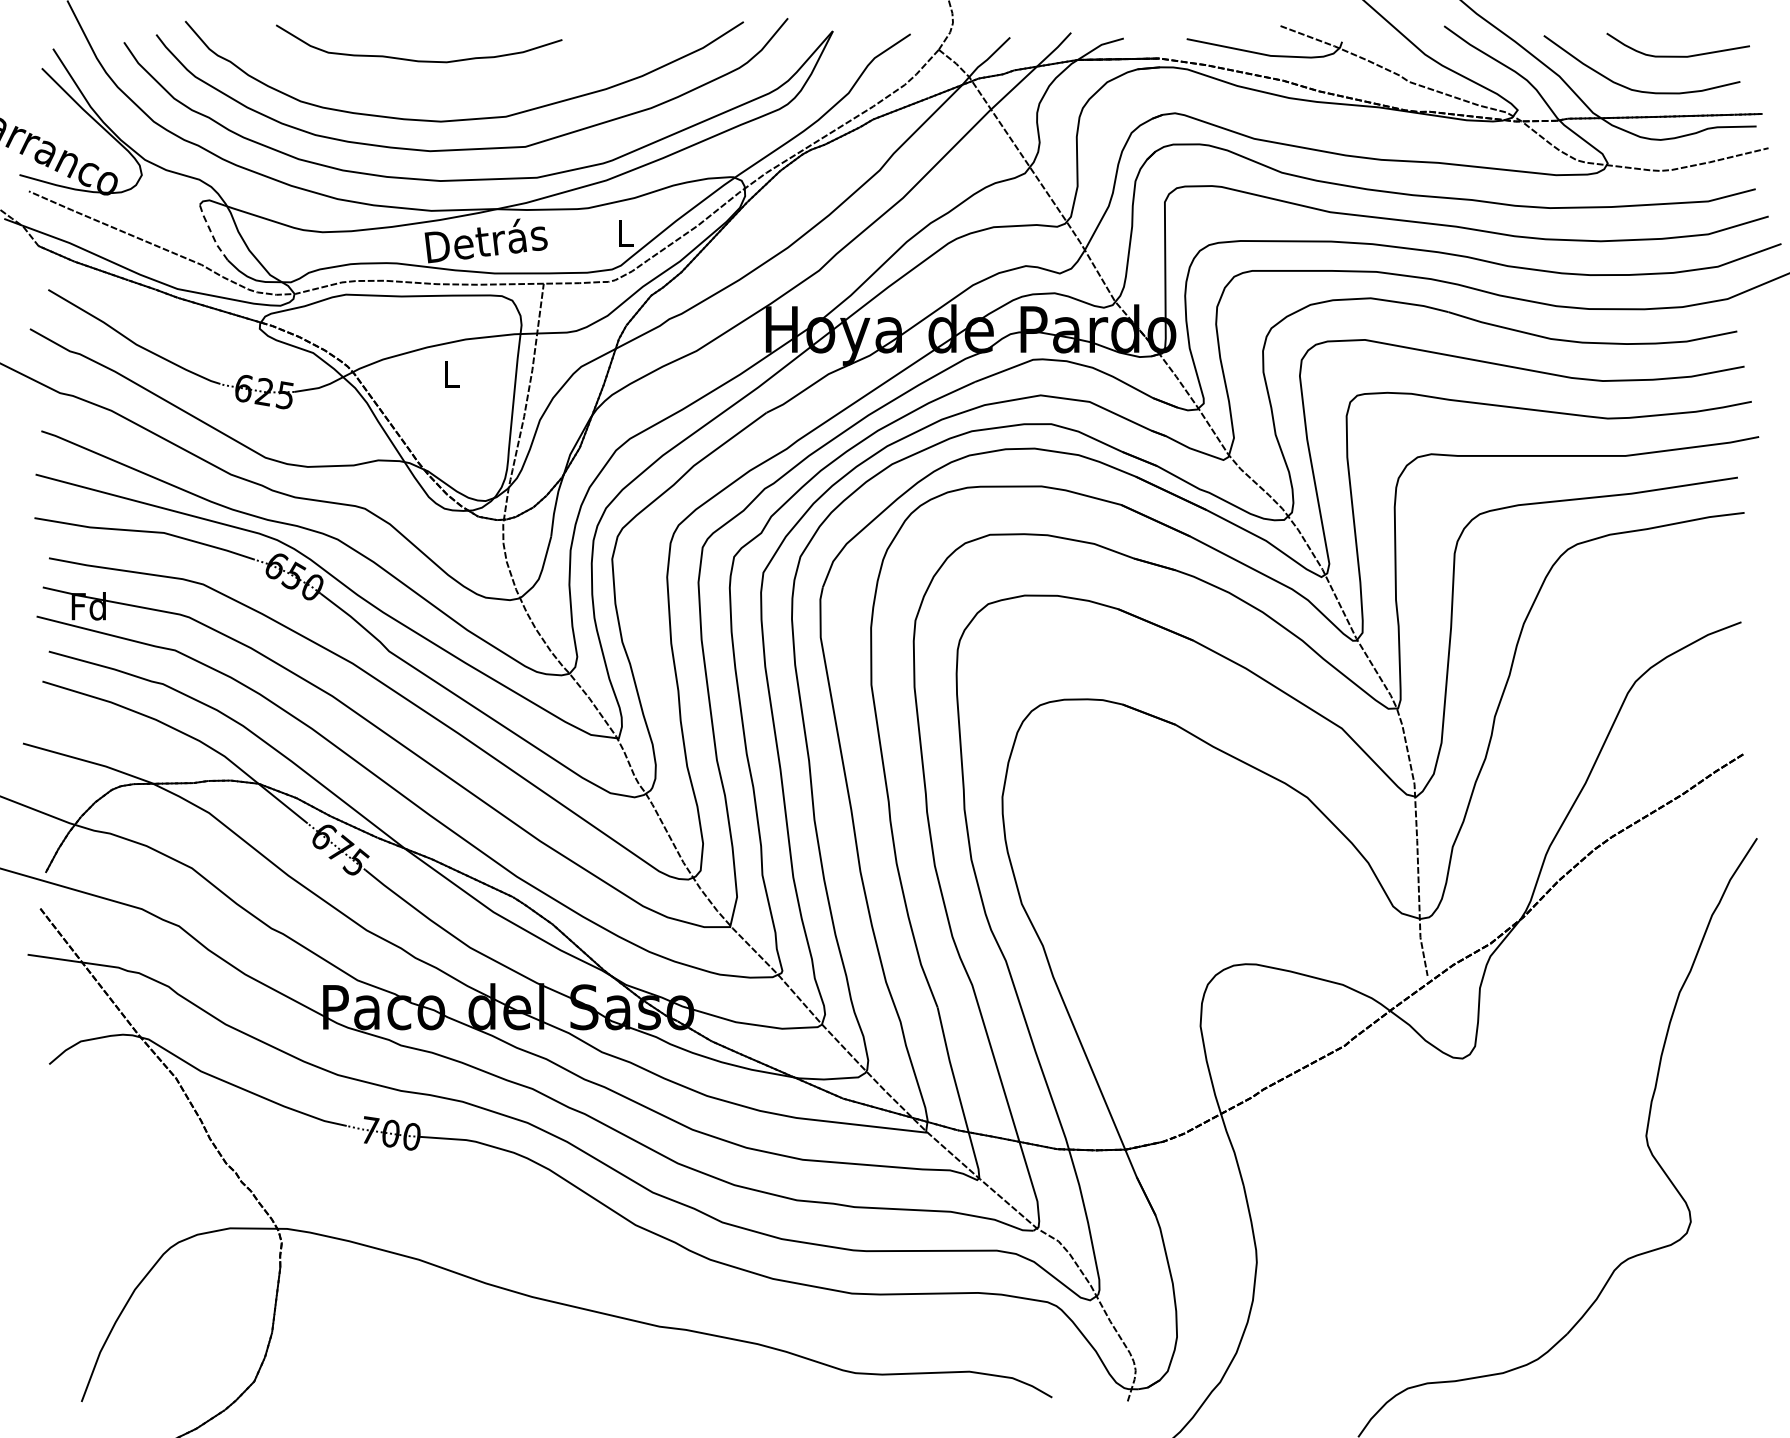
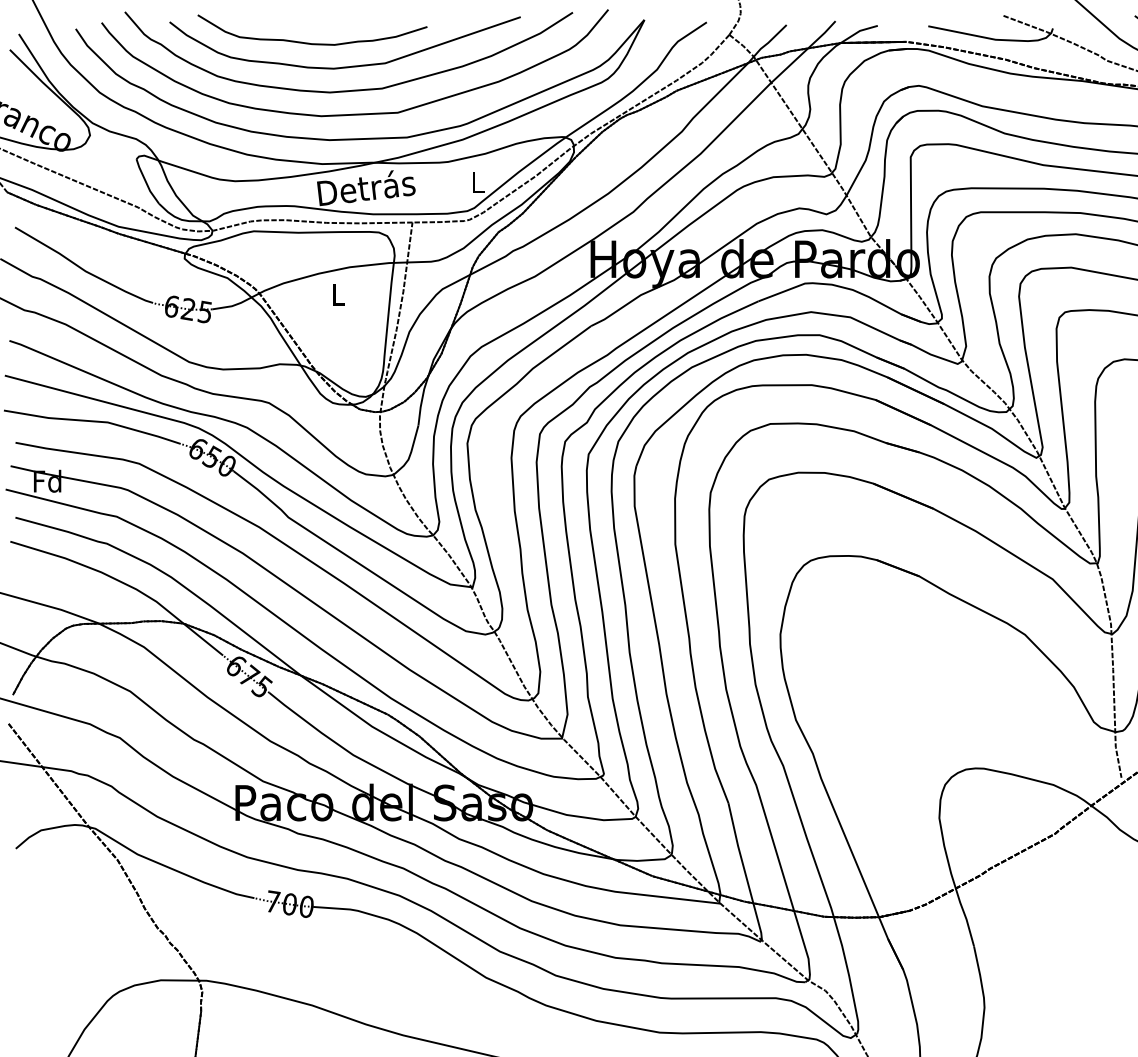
curve: (466, 88) -> (350, 65), added
line: (211, 233) -> (145, 182), dashed -> solid

